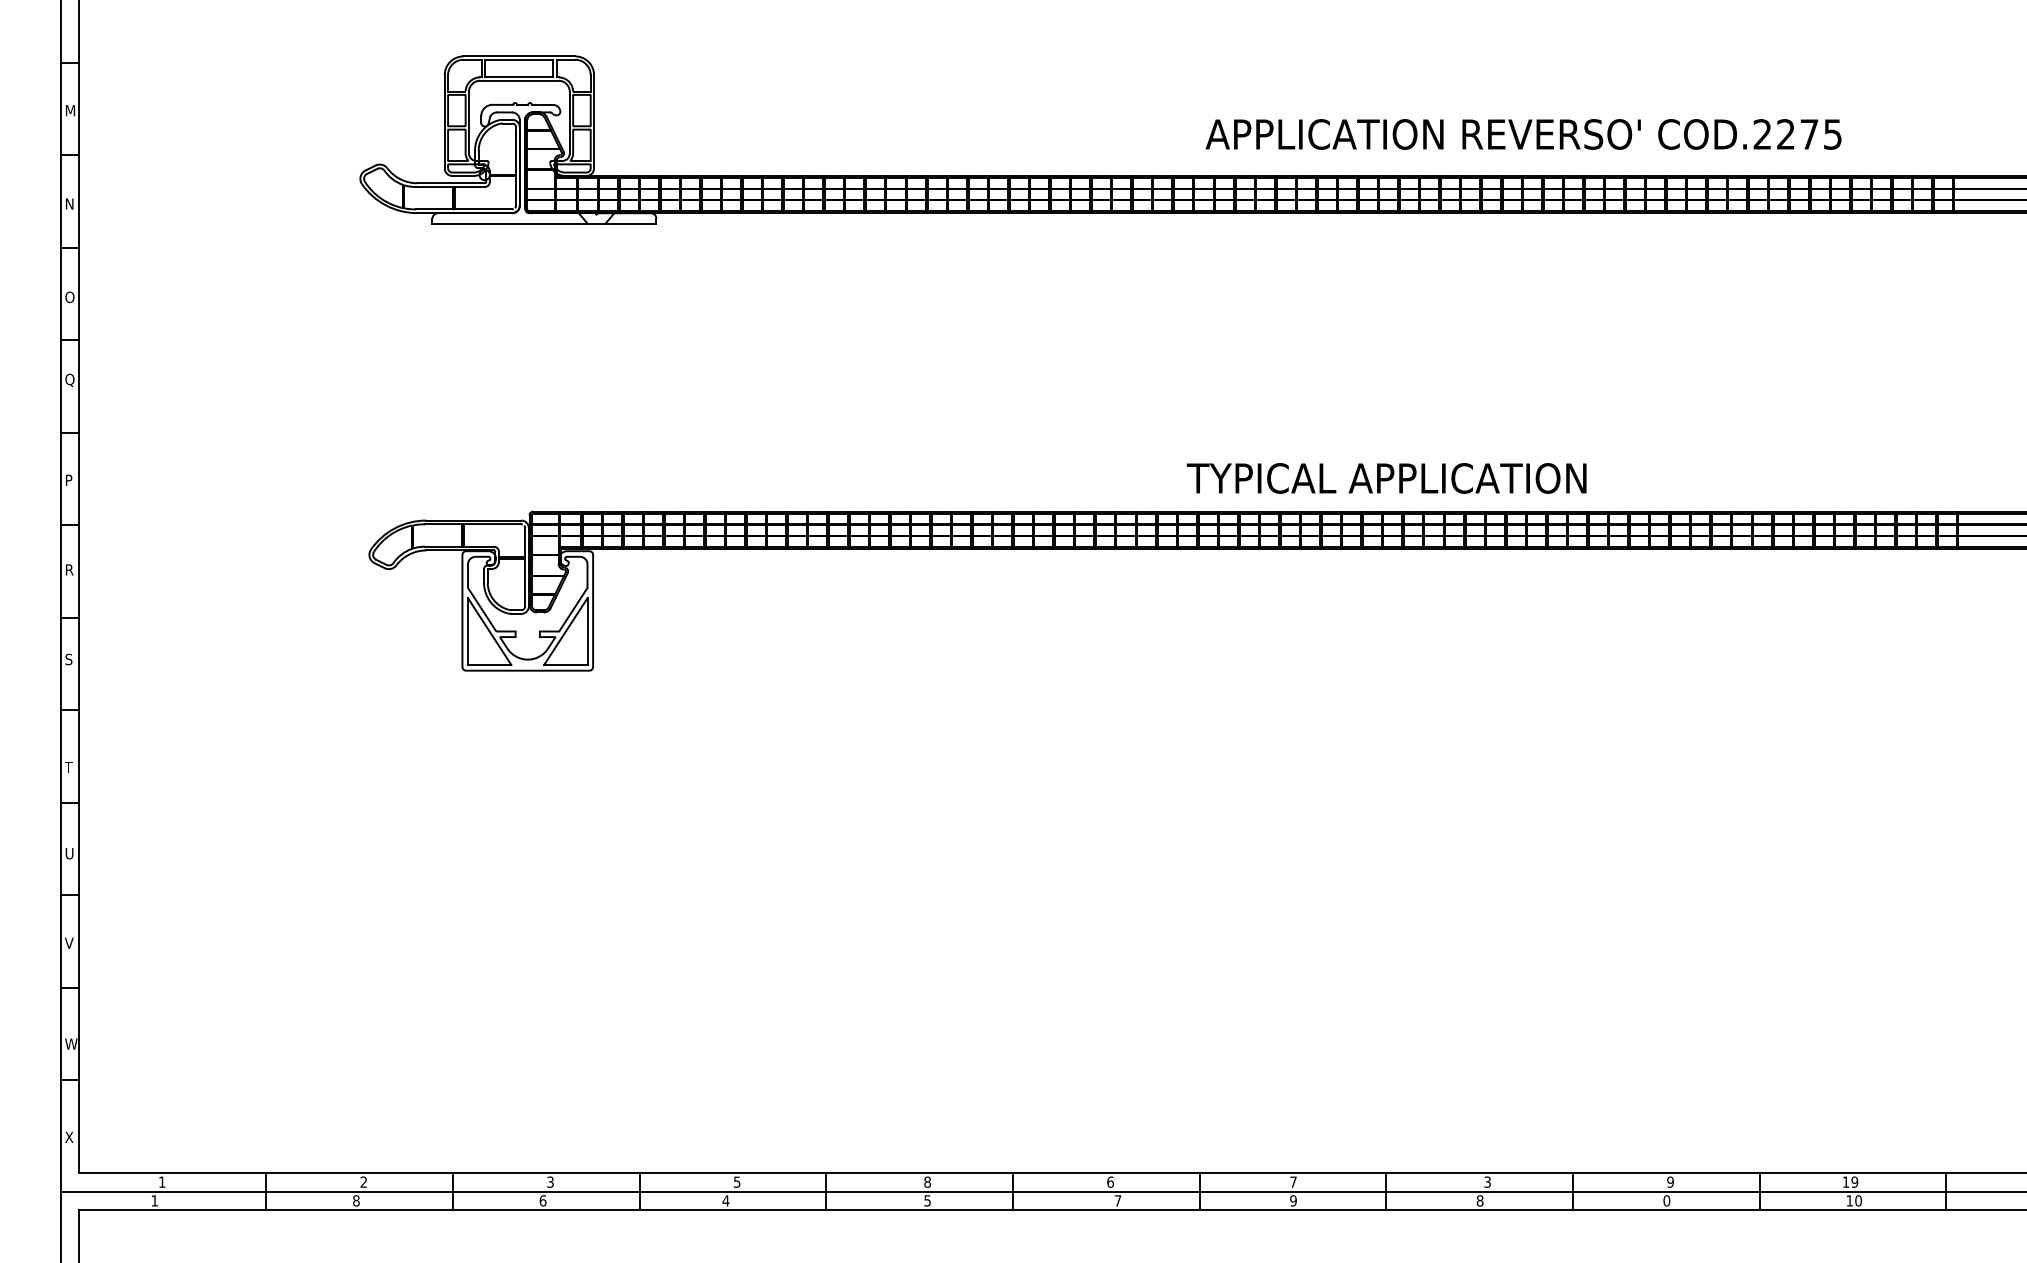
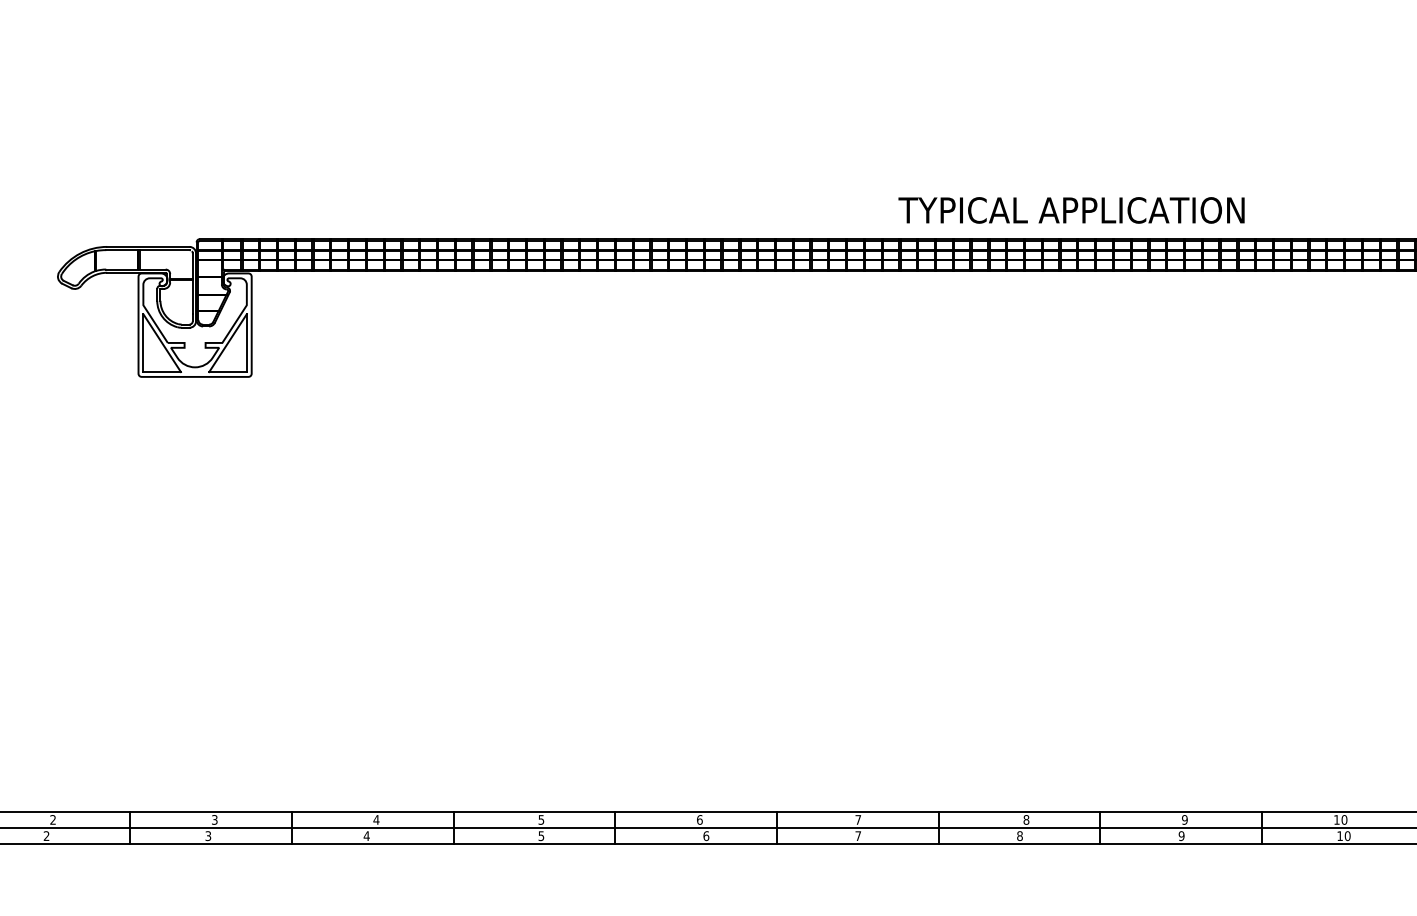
text: (1386, 478) -> (1071, 210), moved
text: (736, 1181) -> (375, 819), 5 -> 4
text: (927, 1181) -> (541, 819), 8 -> 5
text: (1487, 1181) -> (1026, 819), 3 -> 8
text: (1854, 1181) -> (1344, 819), 19 -> 10
text: (356, 1200) -> (46, 835), 8 -> 2
text: (542, 1200) -> (207, 835), 6 -> 3
text: (1117, 1200) -> (705, 835), 7 -> 6
text: (1293, 1200) -> (858, 835), 9 -> 7
text: (1666, 1200) -> (1181, 835), 0 -> 9

